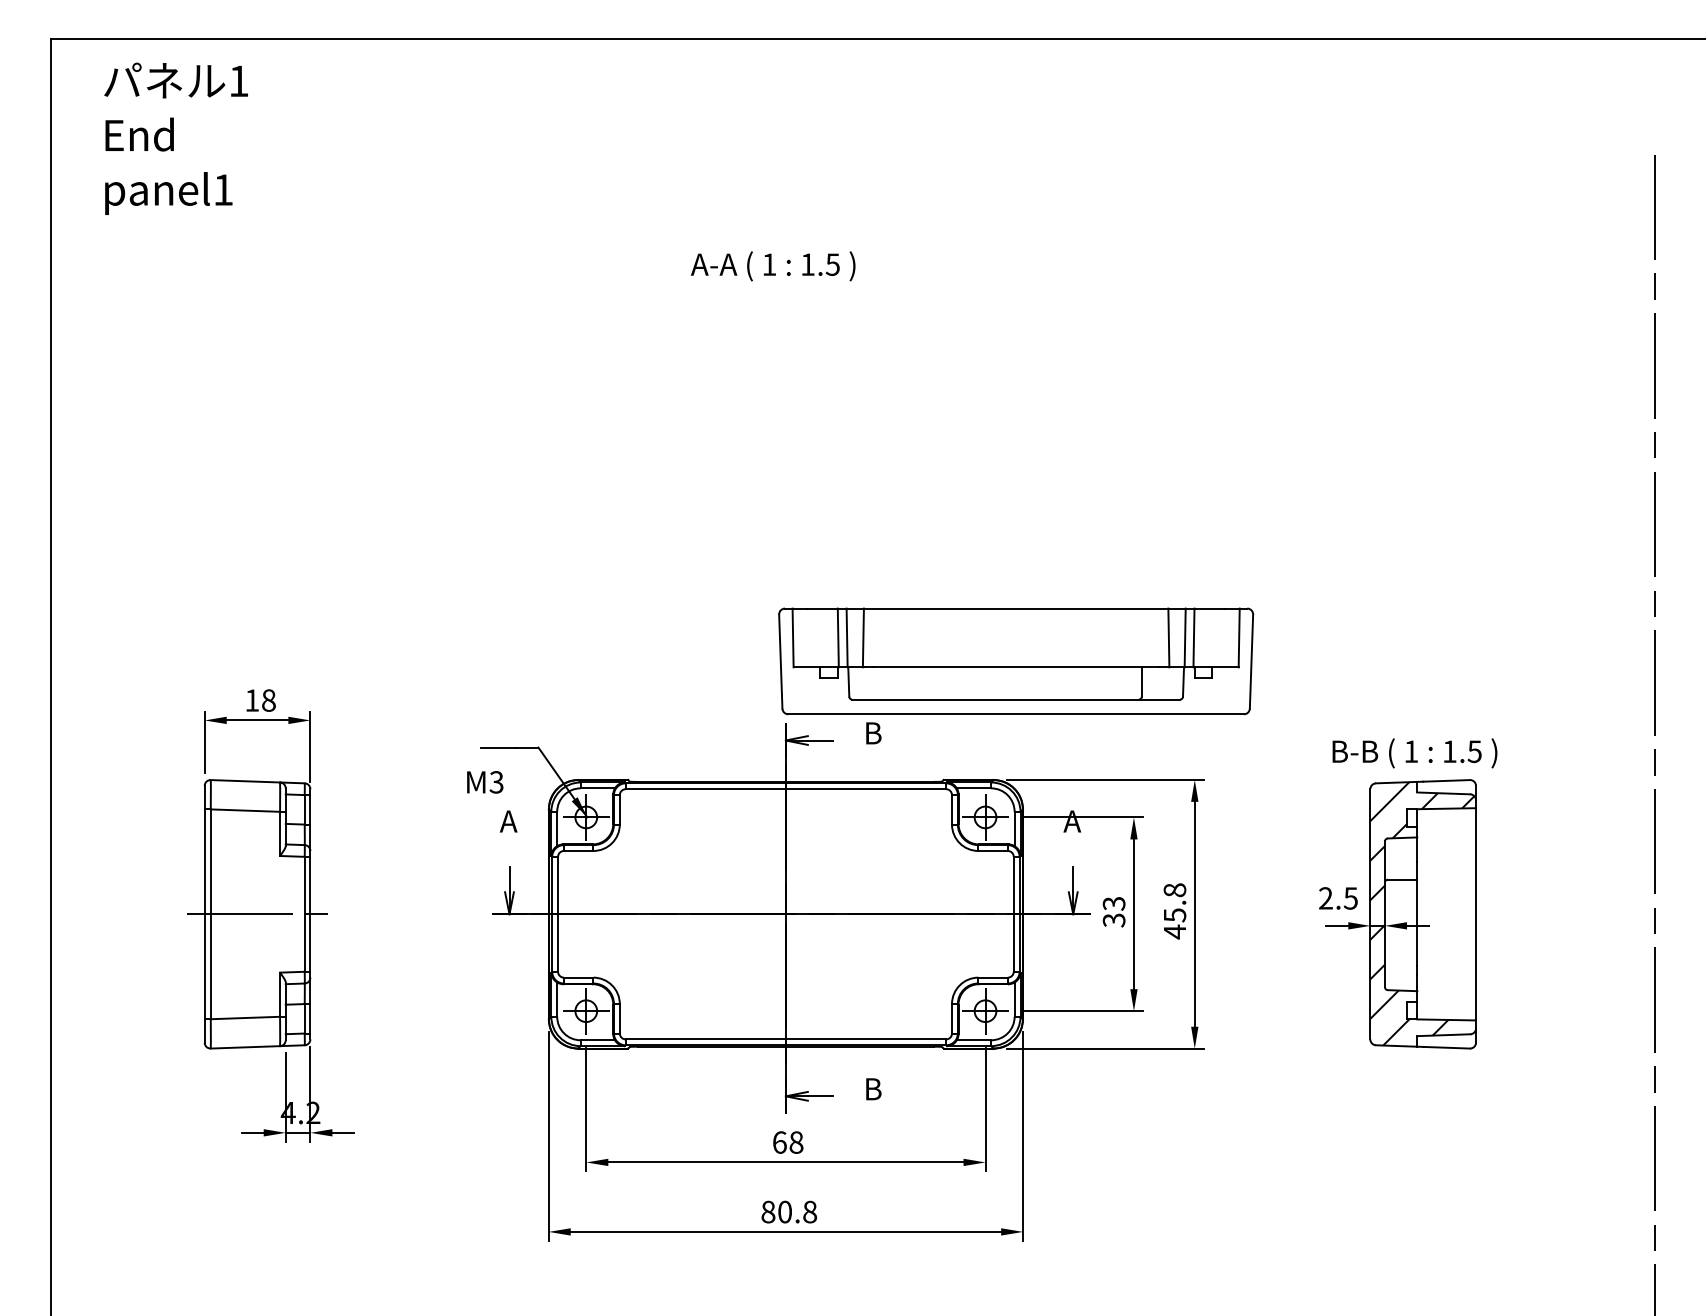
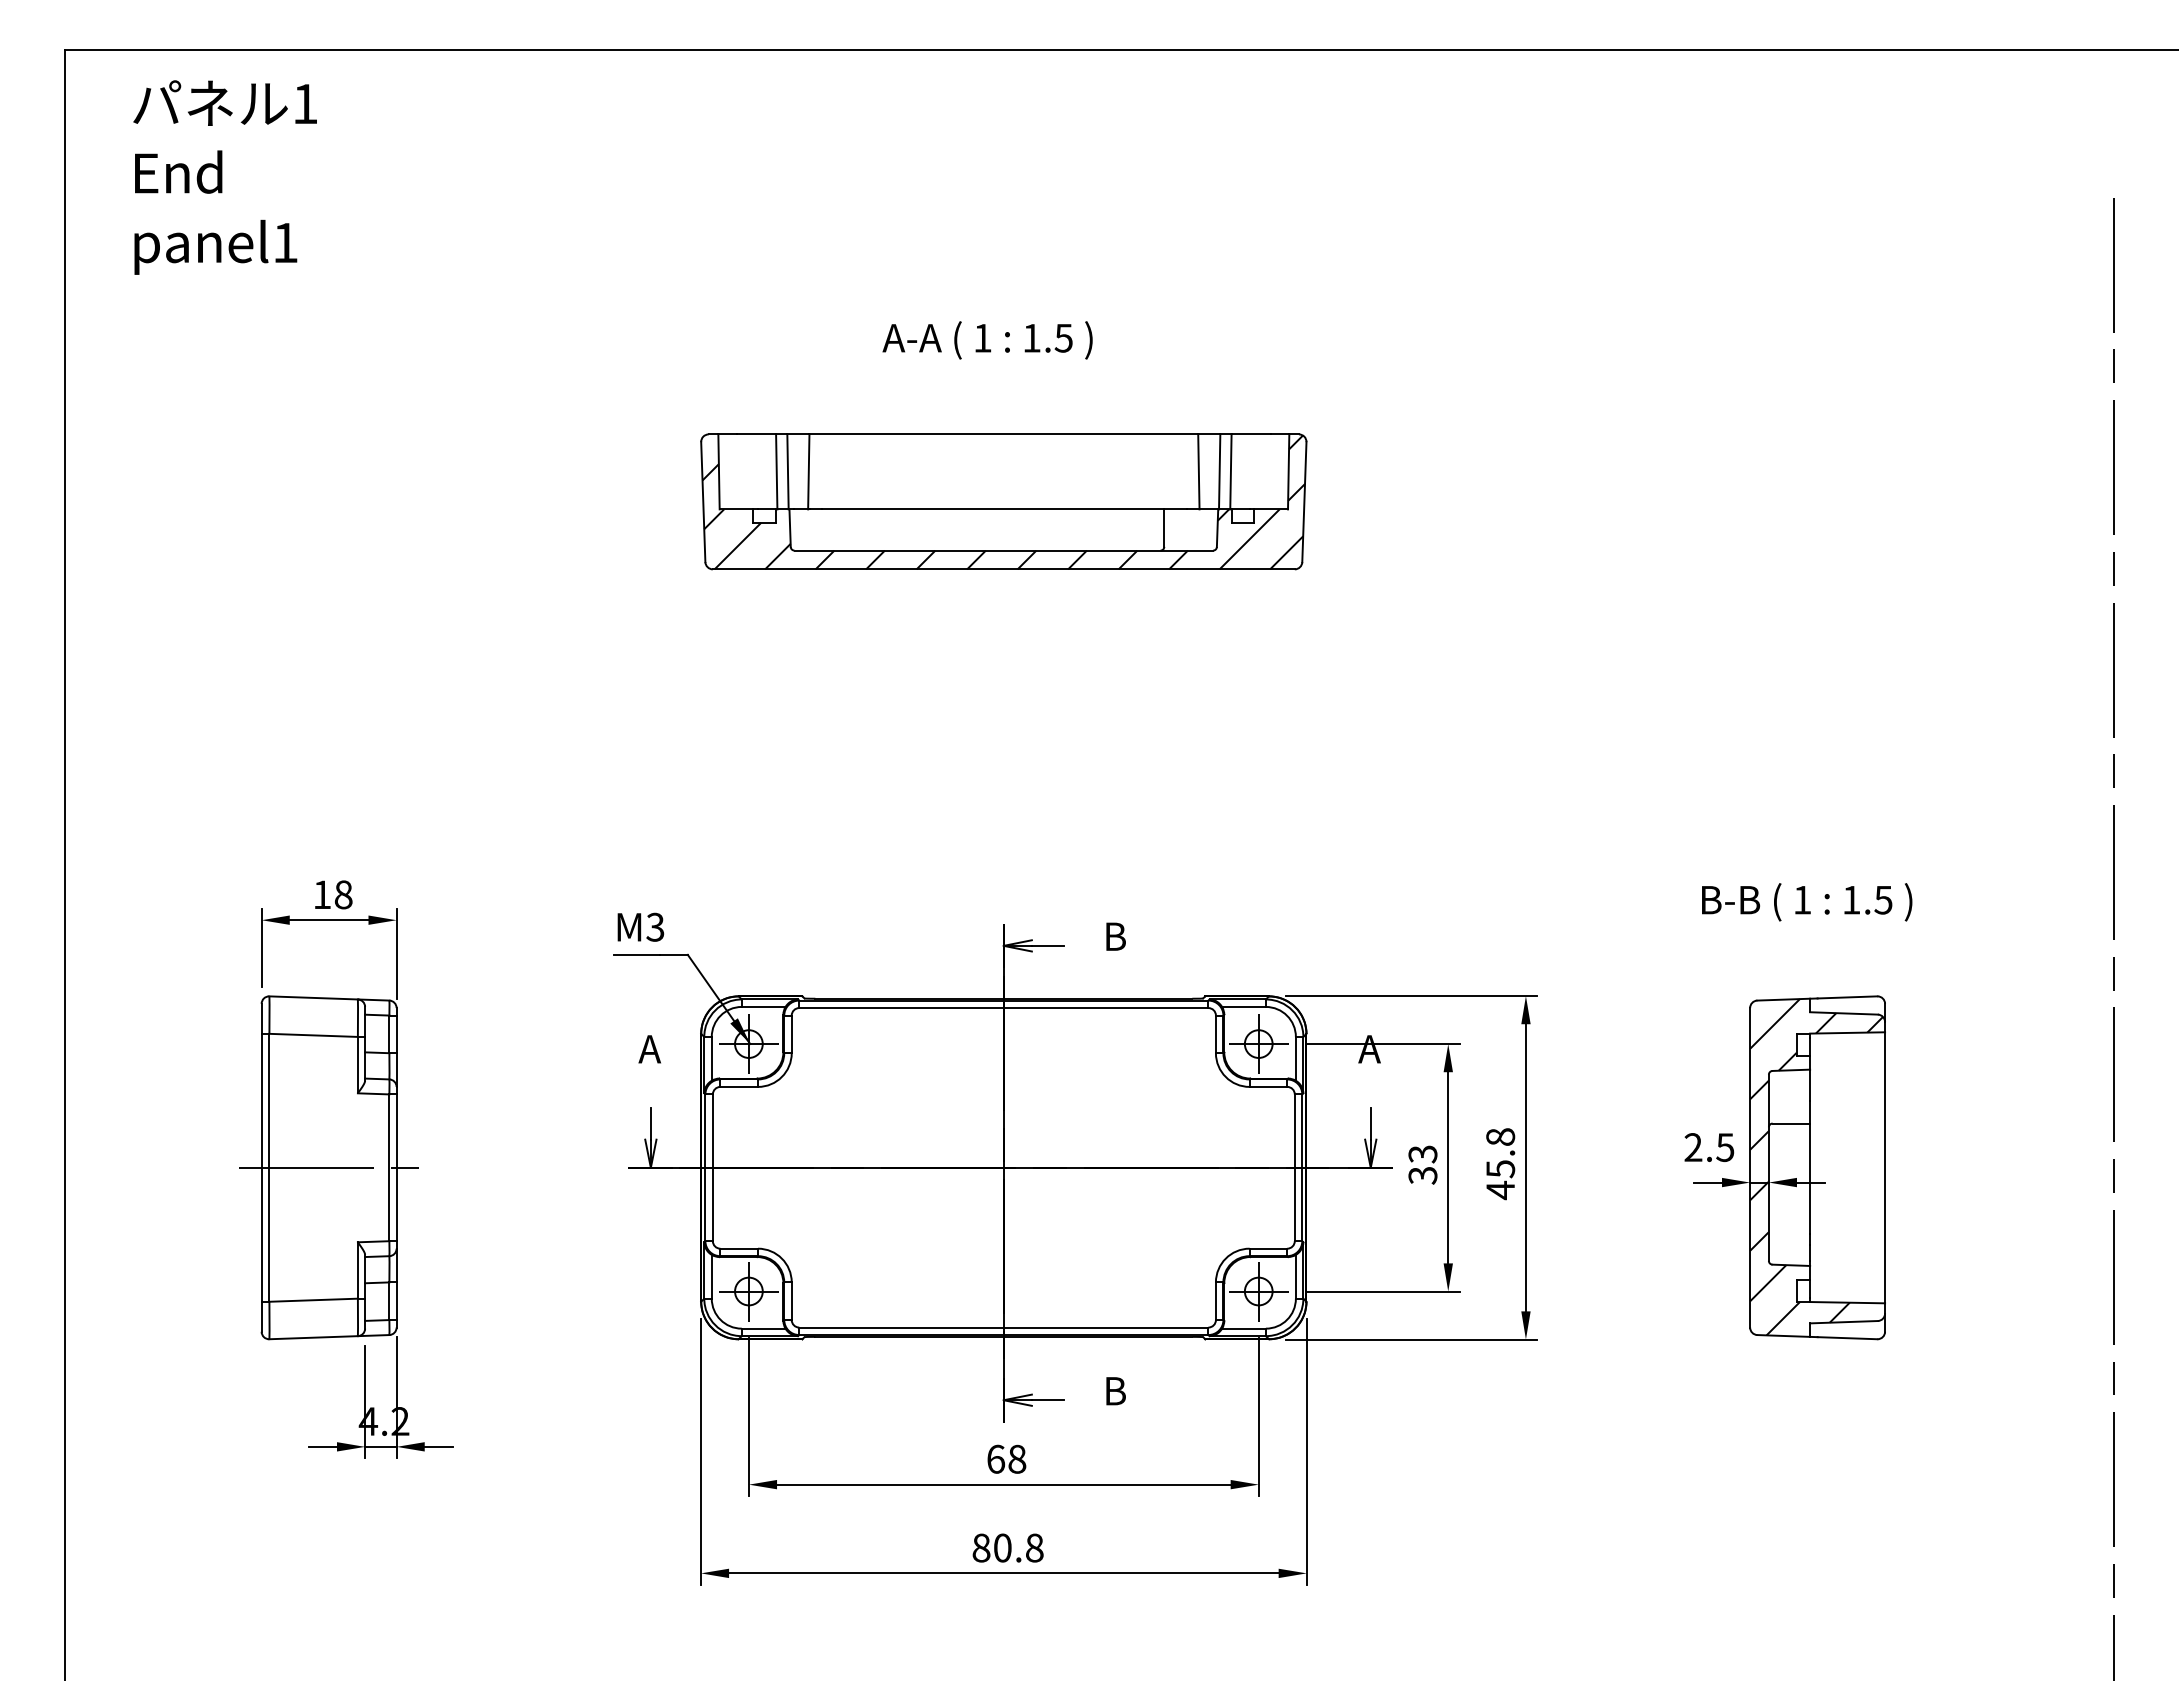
part: (1015, 661) -> (1003, 501), moved
text: (1415, 753) -> (1807, 902), moved
text: (484, 781) -> (640, 926), moved

